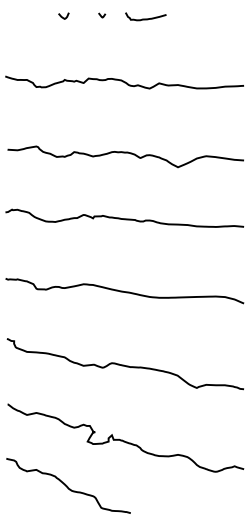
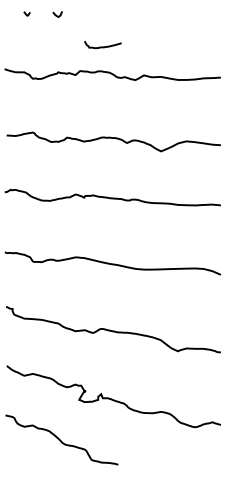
curve: (101, 15) -> (26, 13), moved
curve: (145, 18) -> (102, 46), moved

